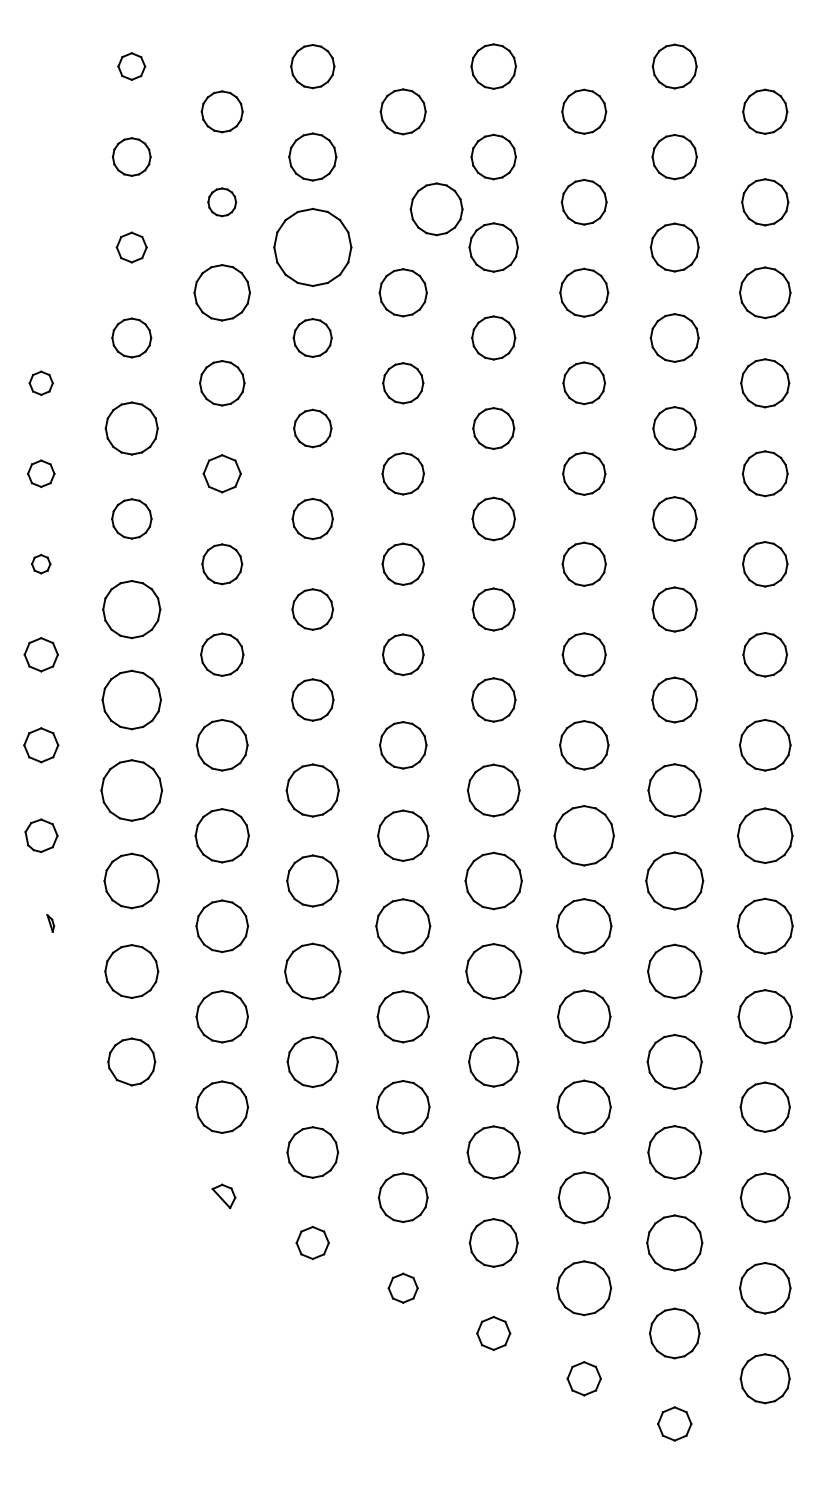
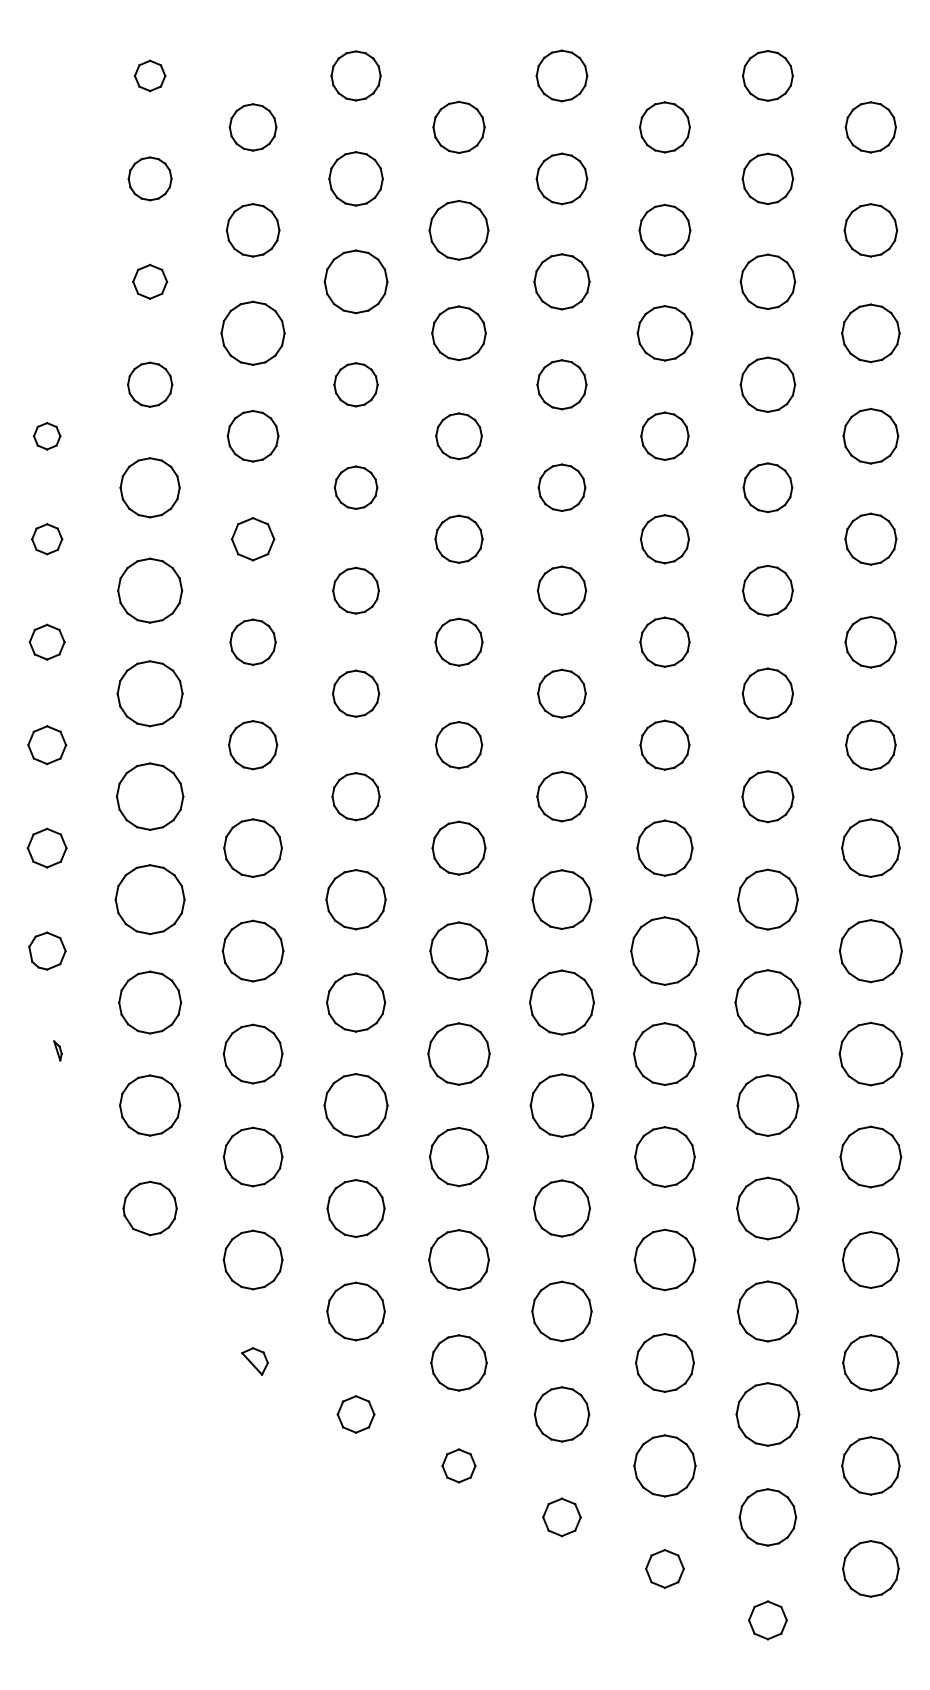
part: (221, 202) -> (252, 230), size x1.67
part: (436, 209) -> (458, 230), moved
part: (312, 247) -> (355, 281), size x0.71
part: (132, 518) -> (150, 590), size x1.43
part: (40, 563) -> (46, 641), size x1.67

